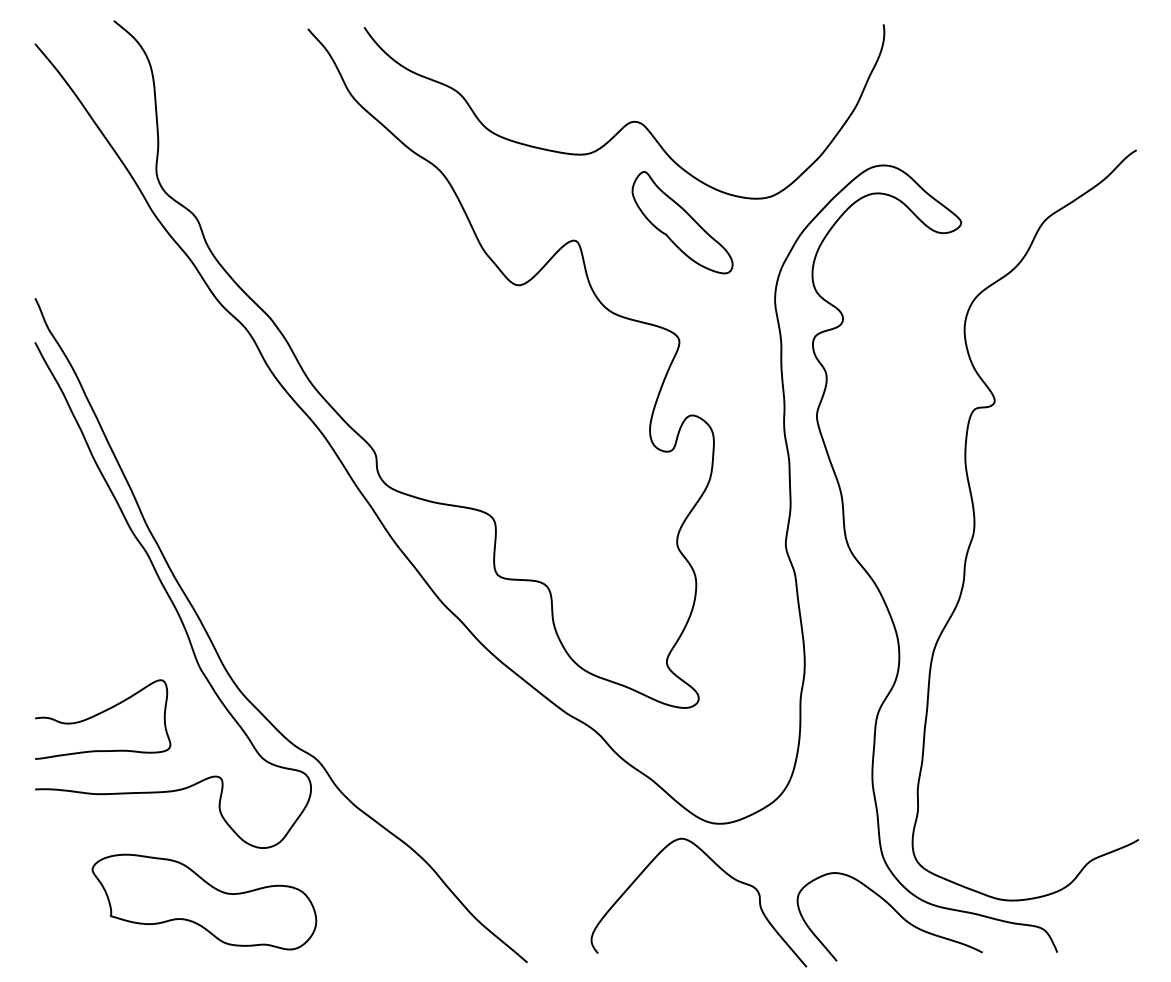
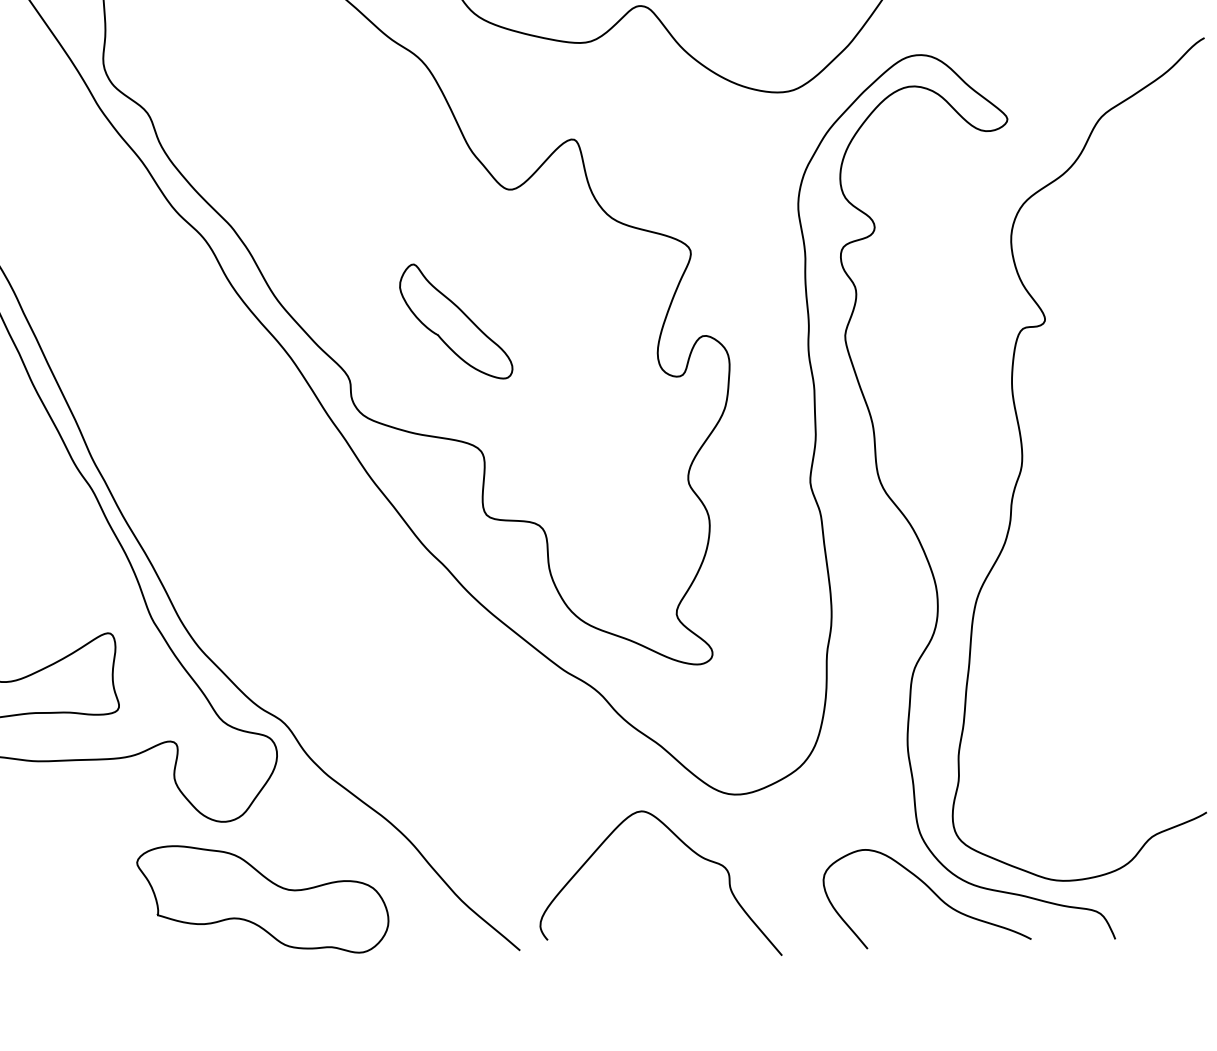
part: (682, 222) -> (456, 321), moved
curve: (722, 871) -> (687, 848), moved
part: (204, 901) -> (262, 898), moved

